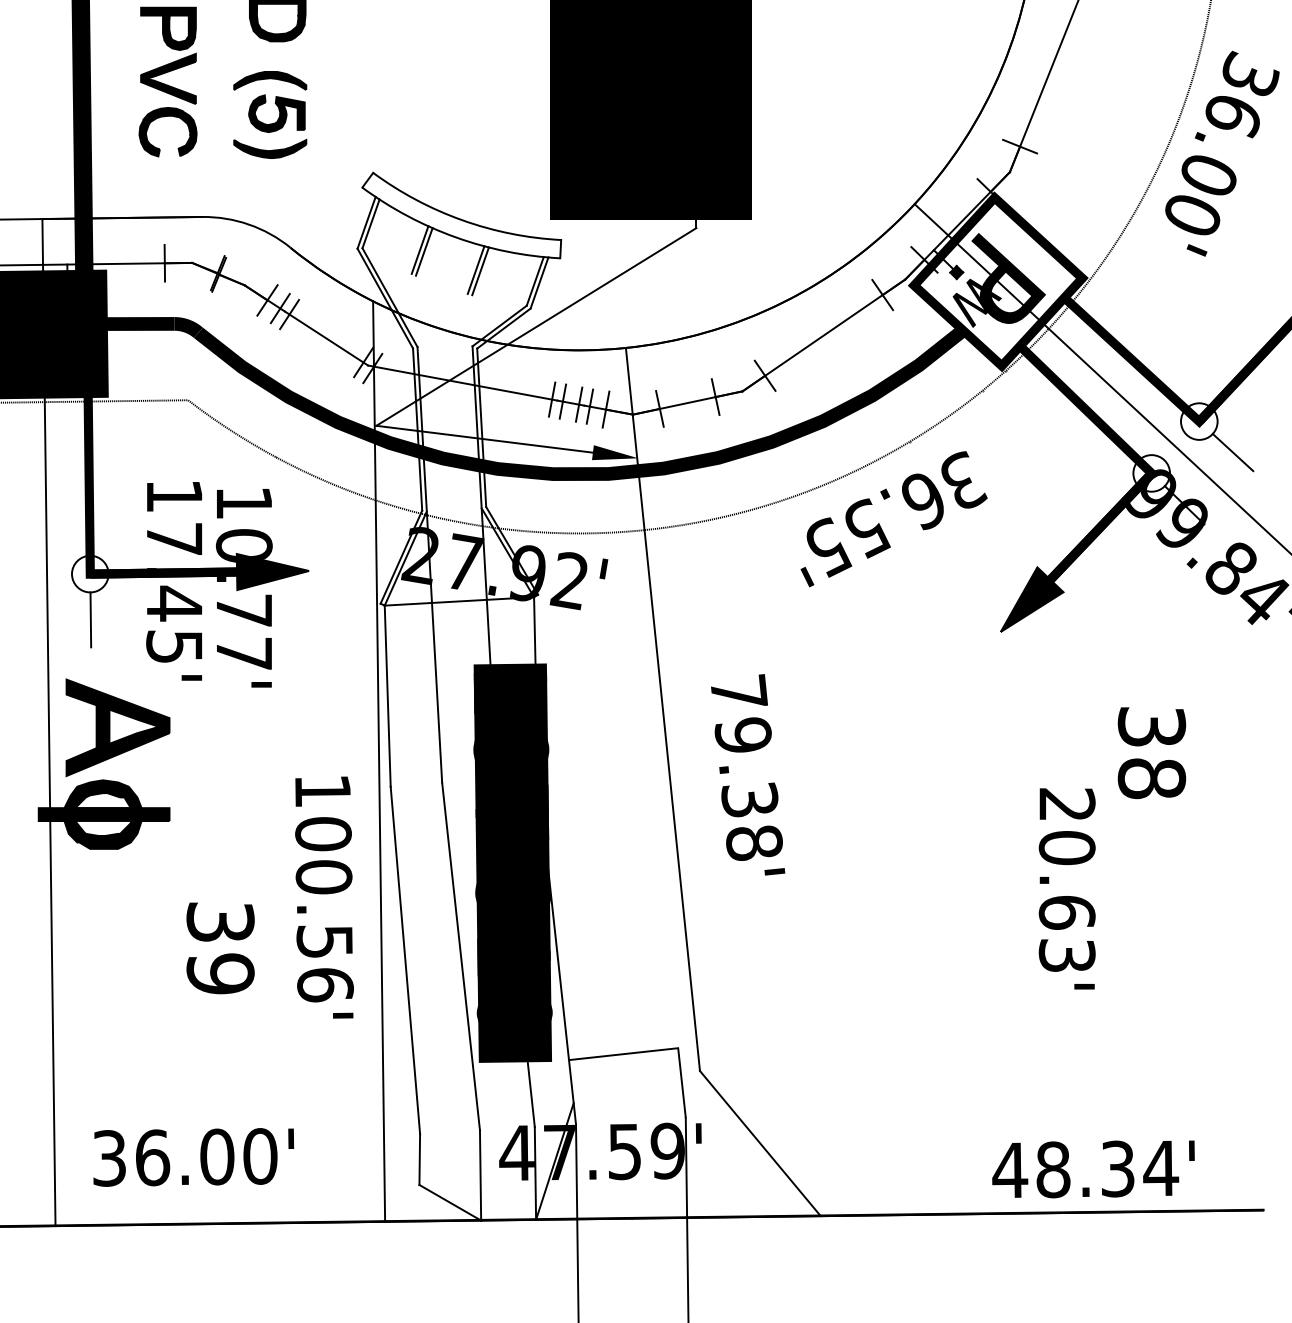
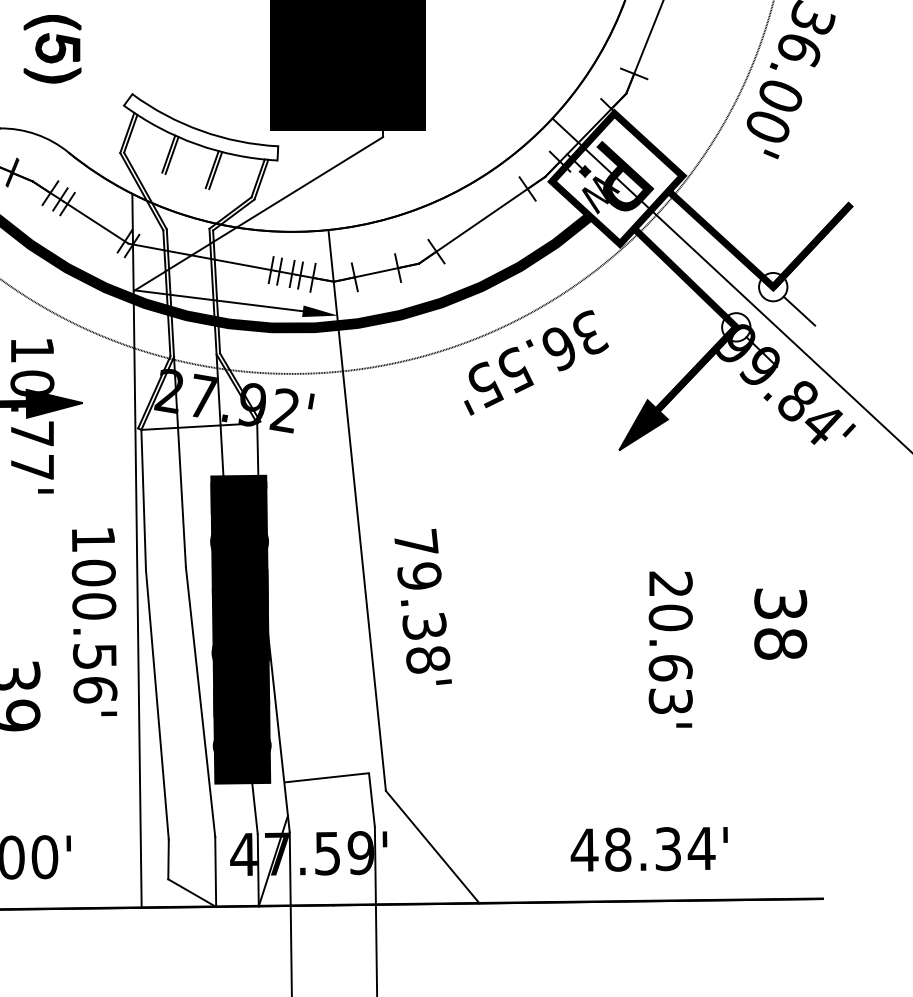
text: (1151, 753) -> (780, 624), moved
text: (748, 774) -> (423, 606), moved
text: (324, 897) -> (94, 622), moved
text: (1093, 1169) -> (649, 849), moved

